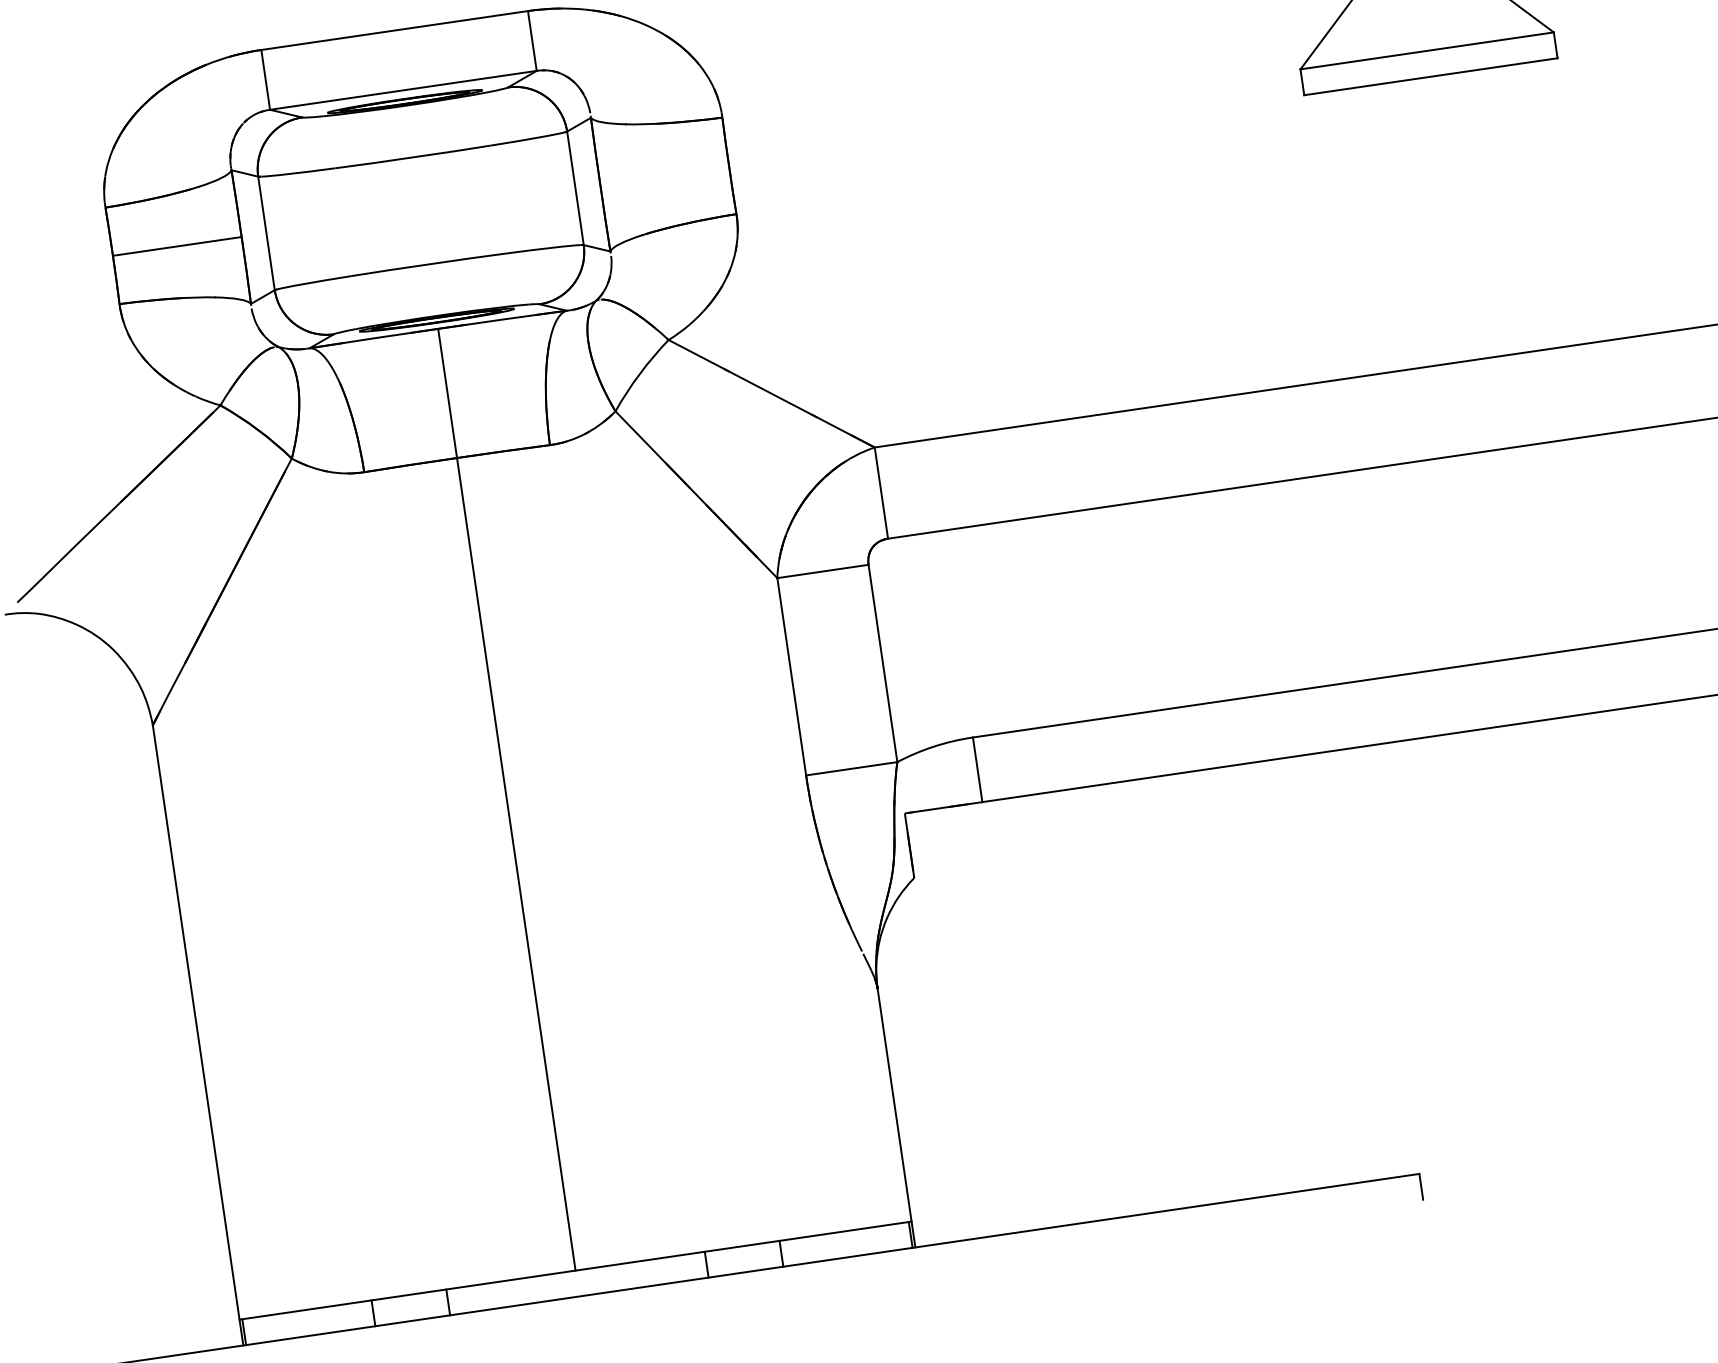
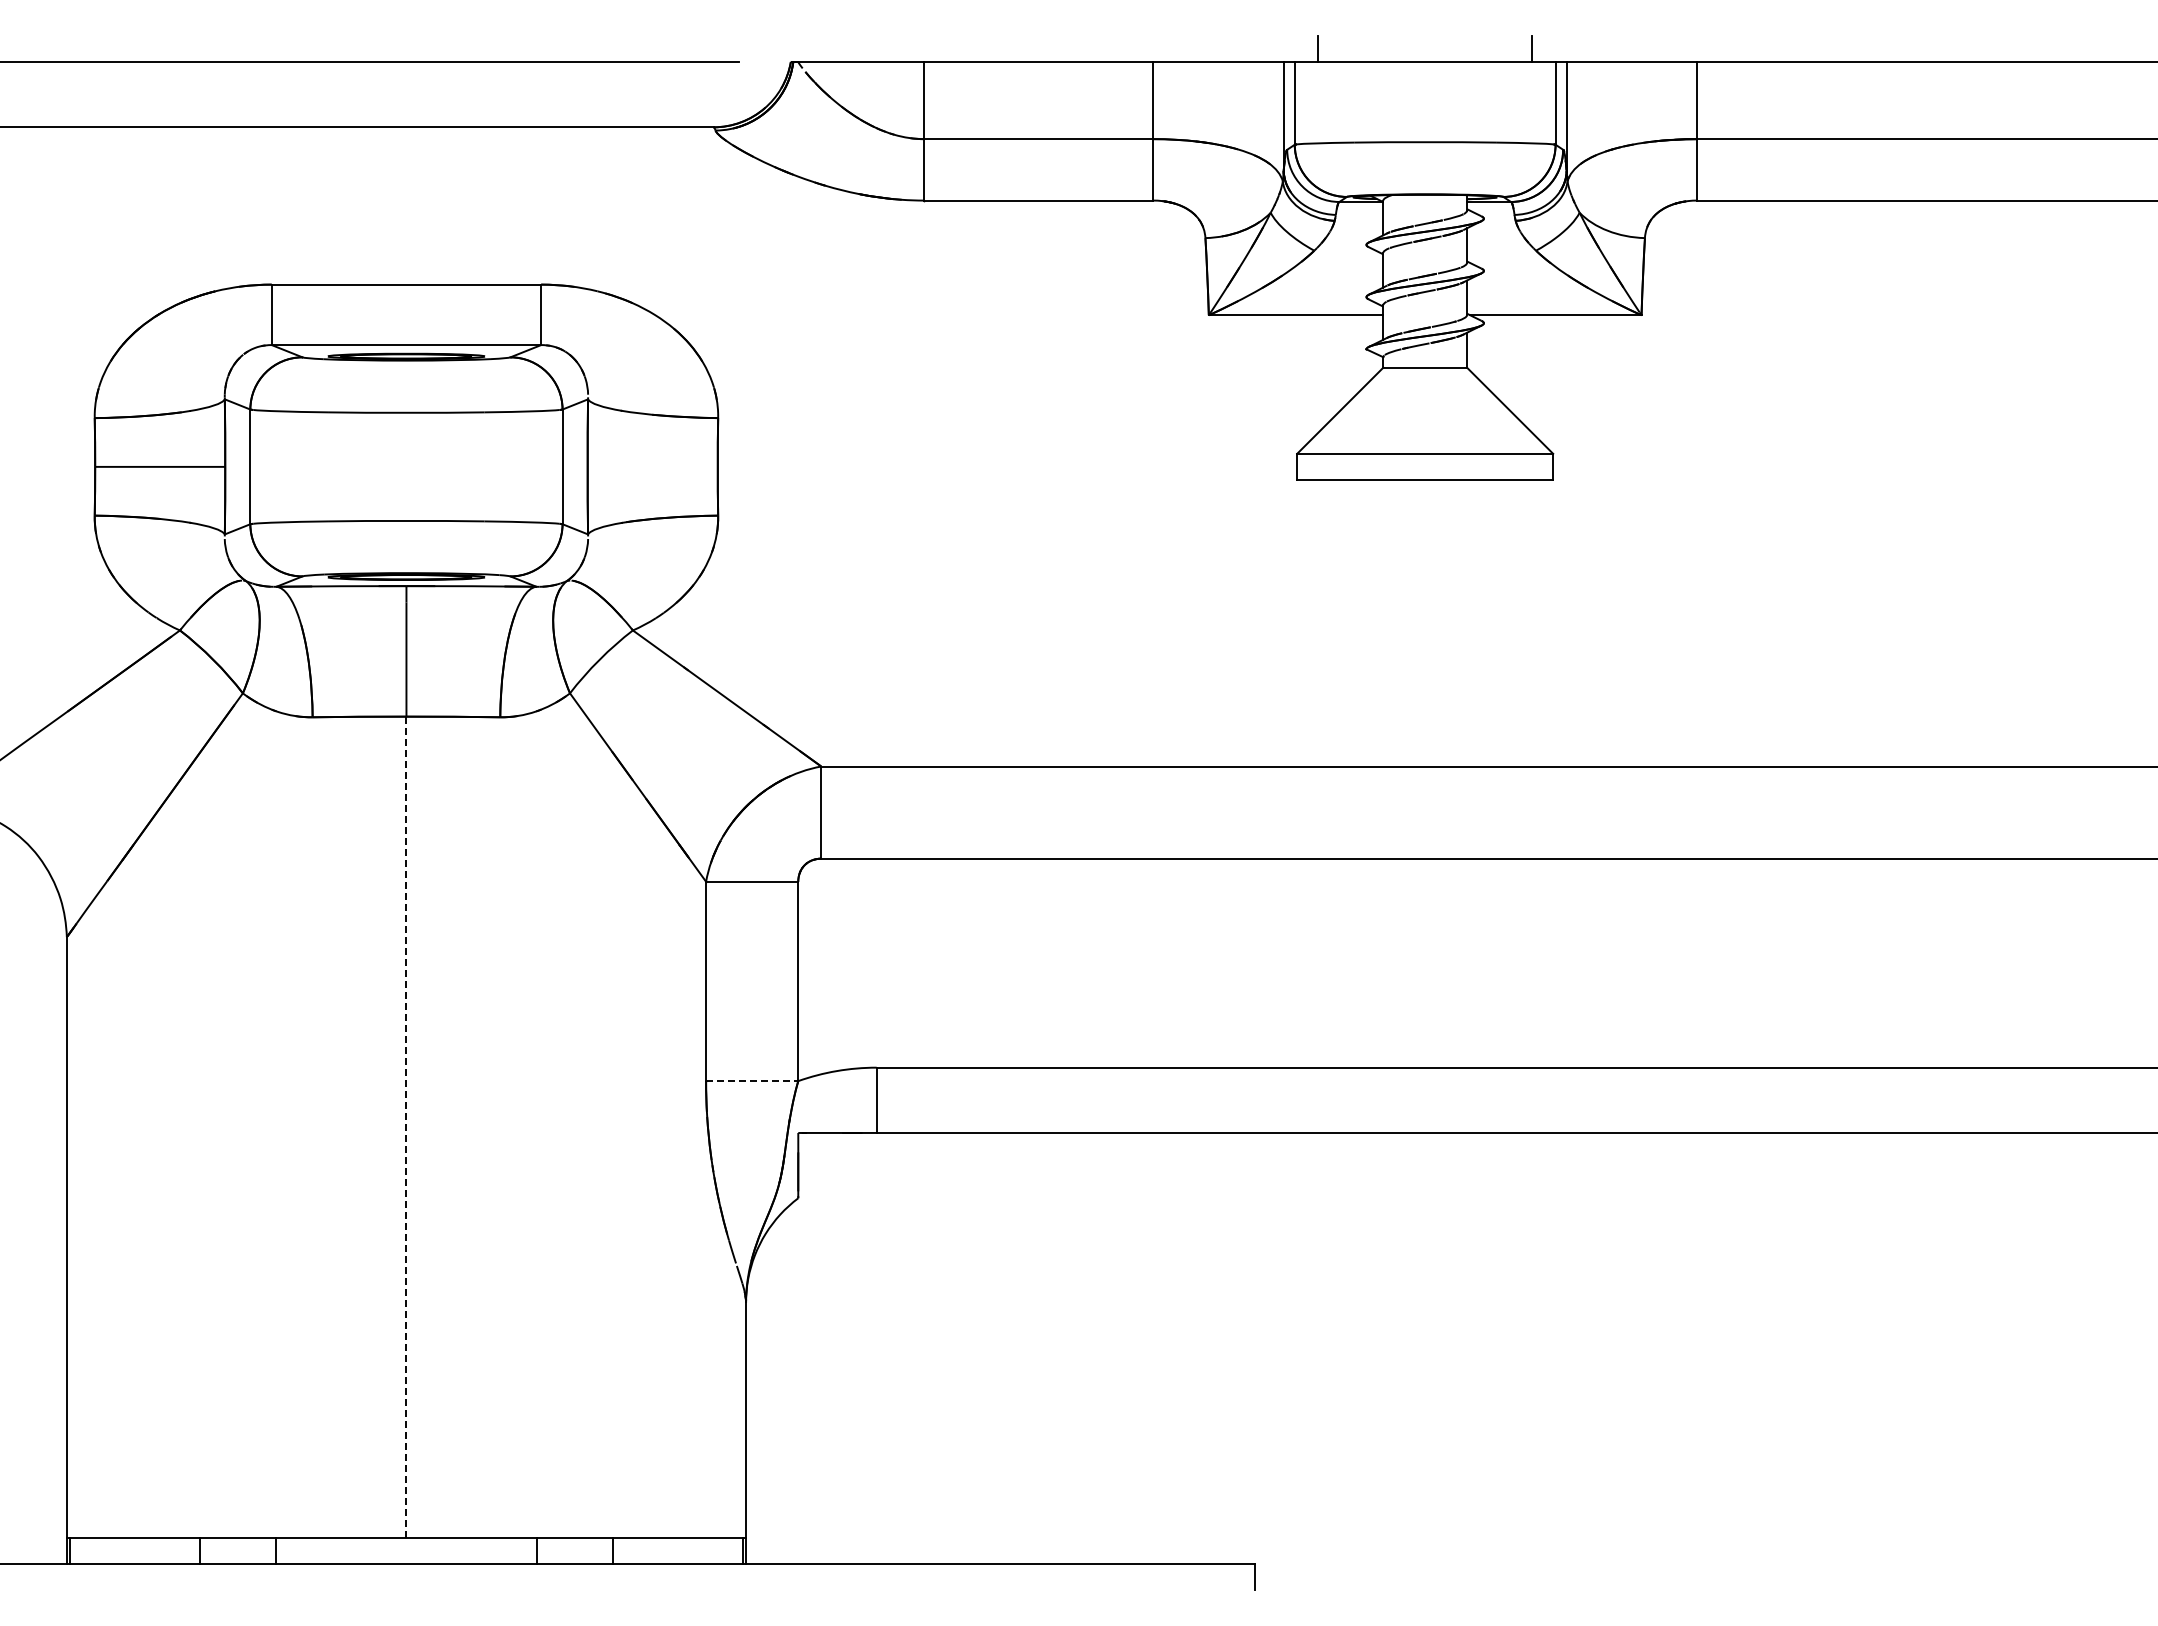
line: (852, 769) -> (752, 1081), solid -> dashed
line: (516, 864) -> (406, 1127), solid -> dashed

